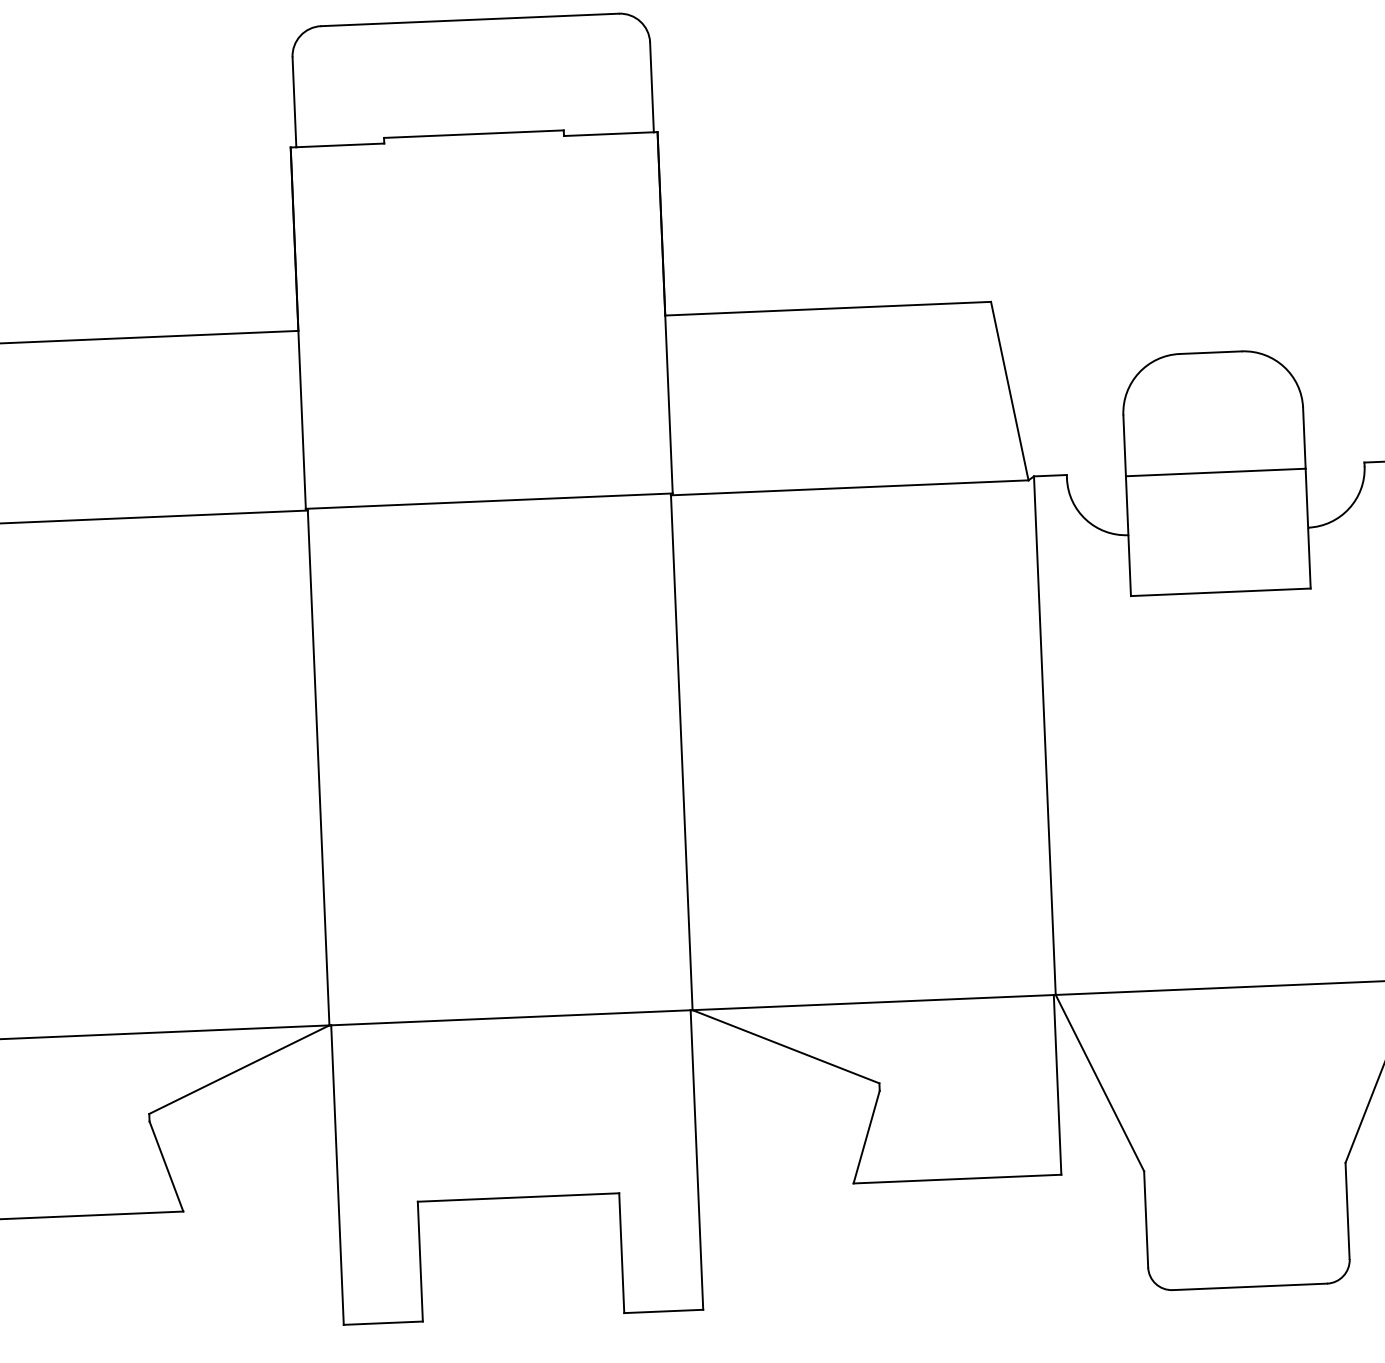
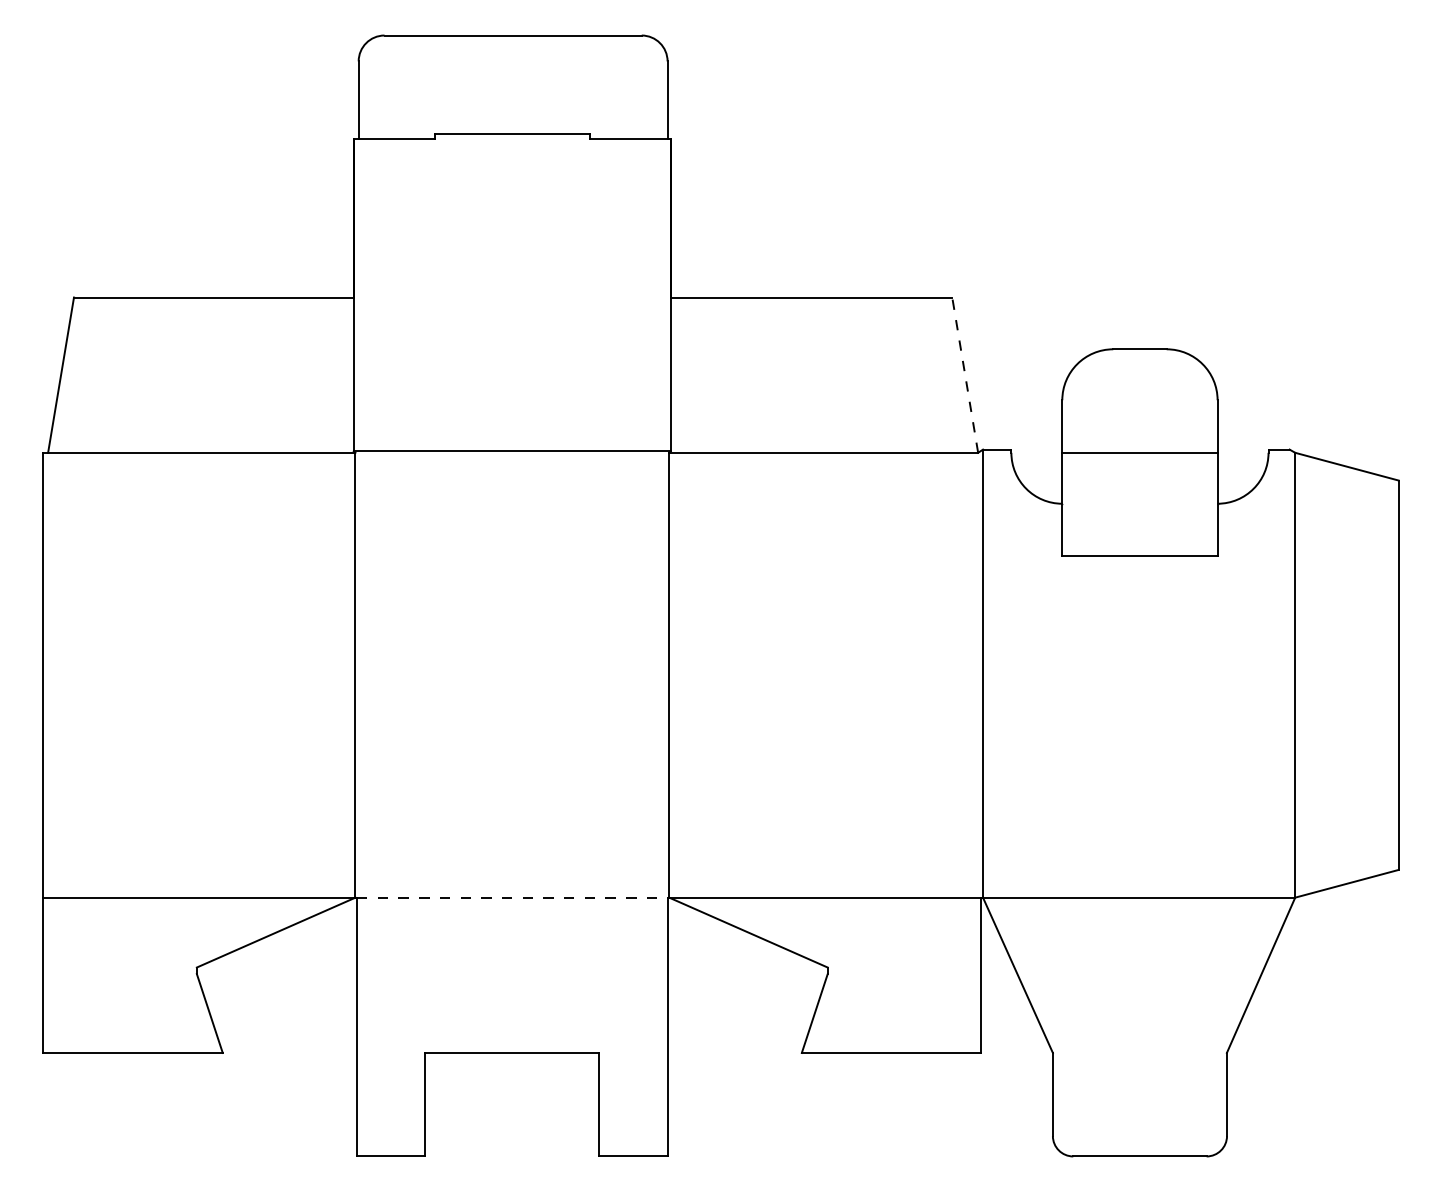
line: (1010, 391) -> (965, 375), solid -> dashed
line: (511, 1017) -> (512, 897), solid -> dashed

